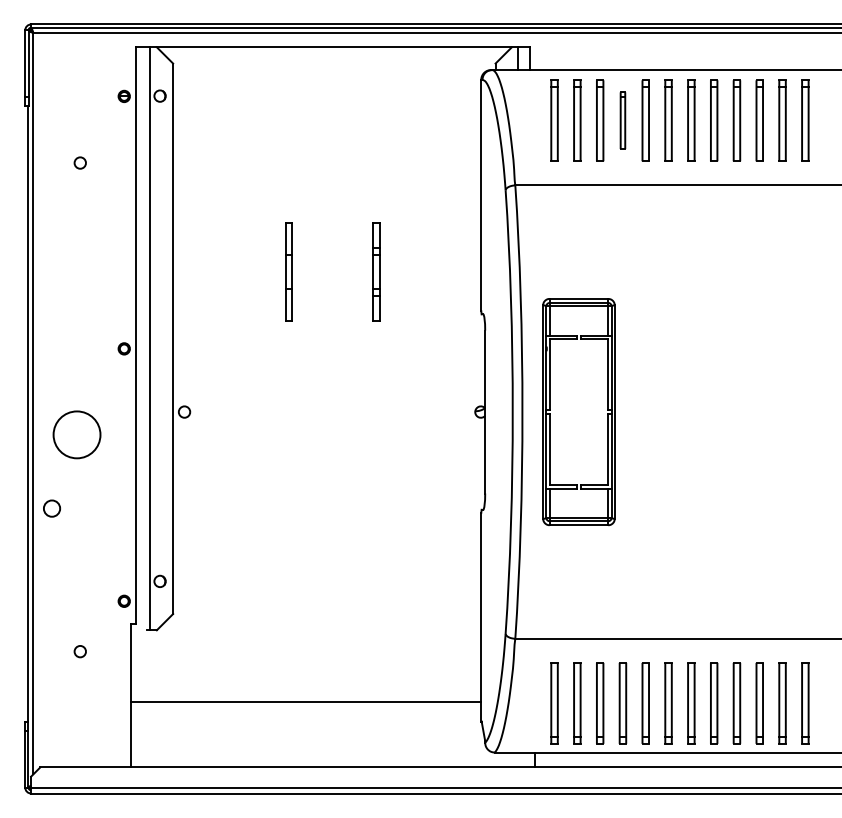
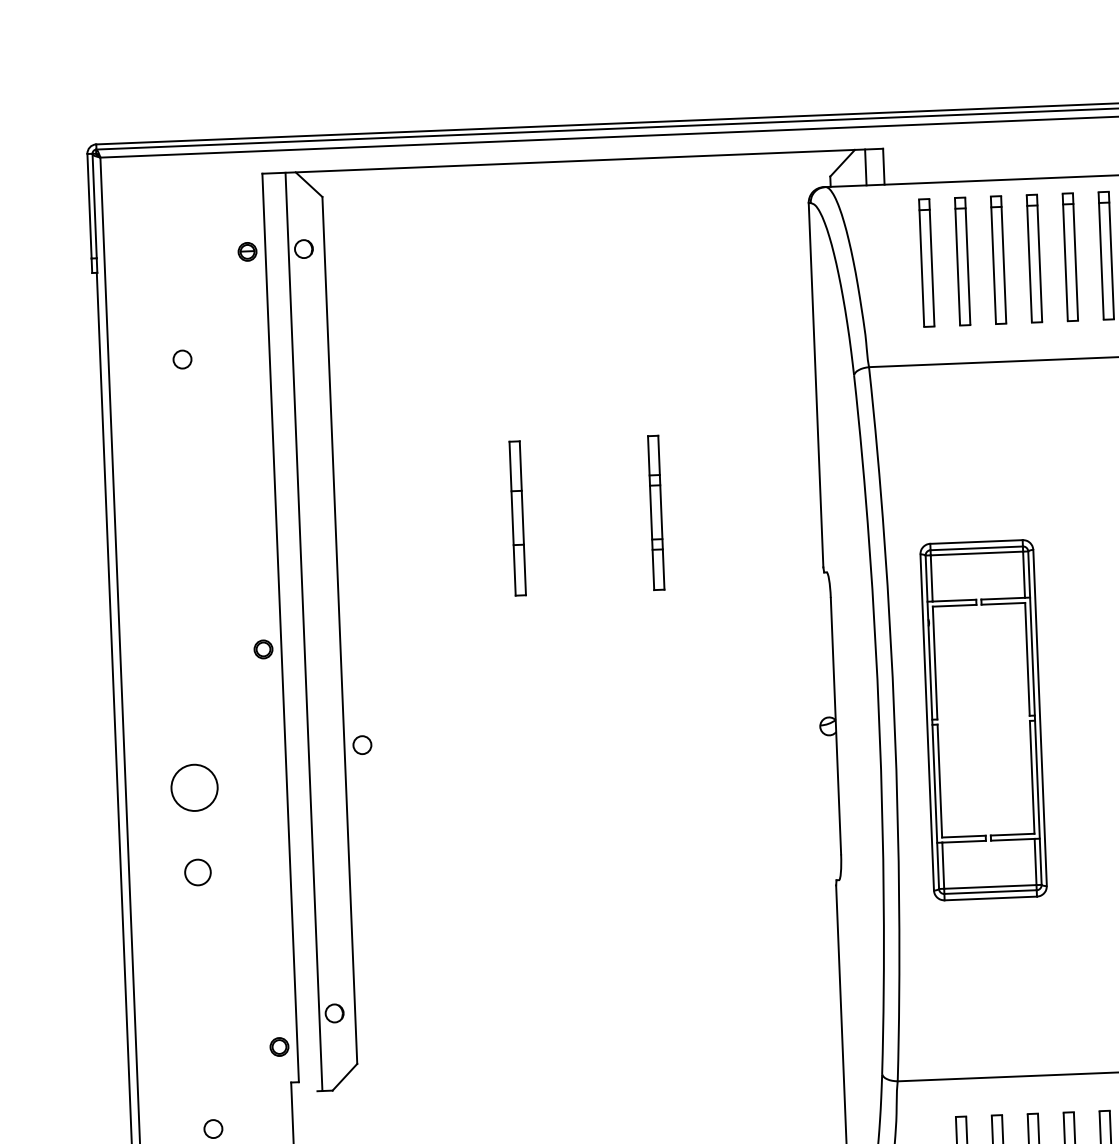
part: (622, 120) -> (1033, 258), size x1.43
circle: (76, 434) -> (193, 787), size x0.62
circle: (51, 508) -> (197, 872), moved

